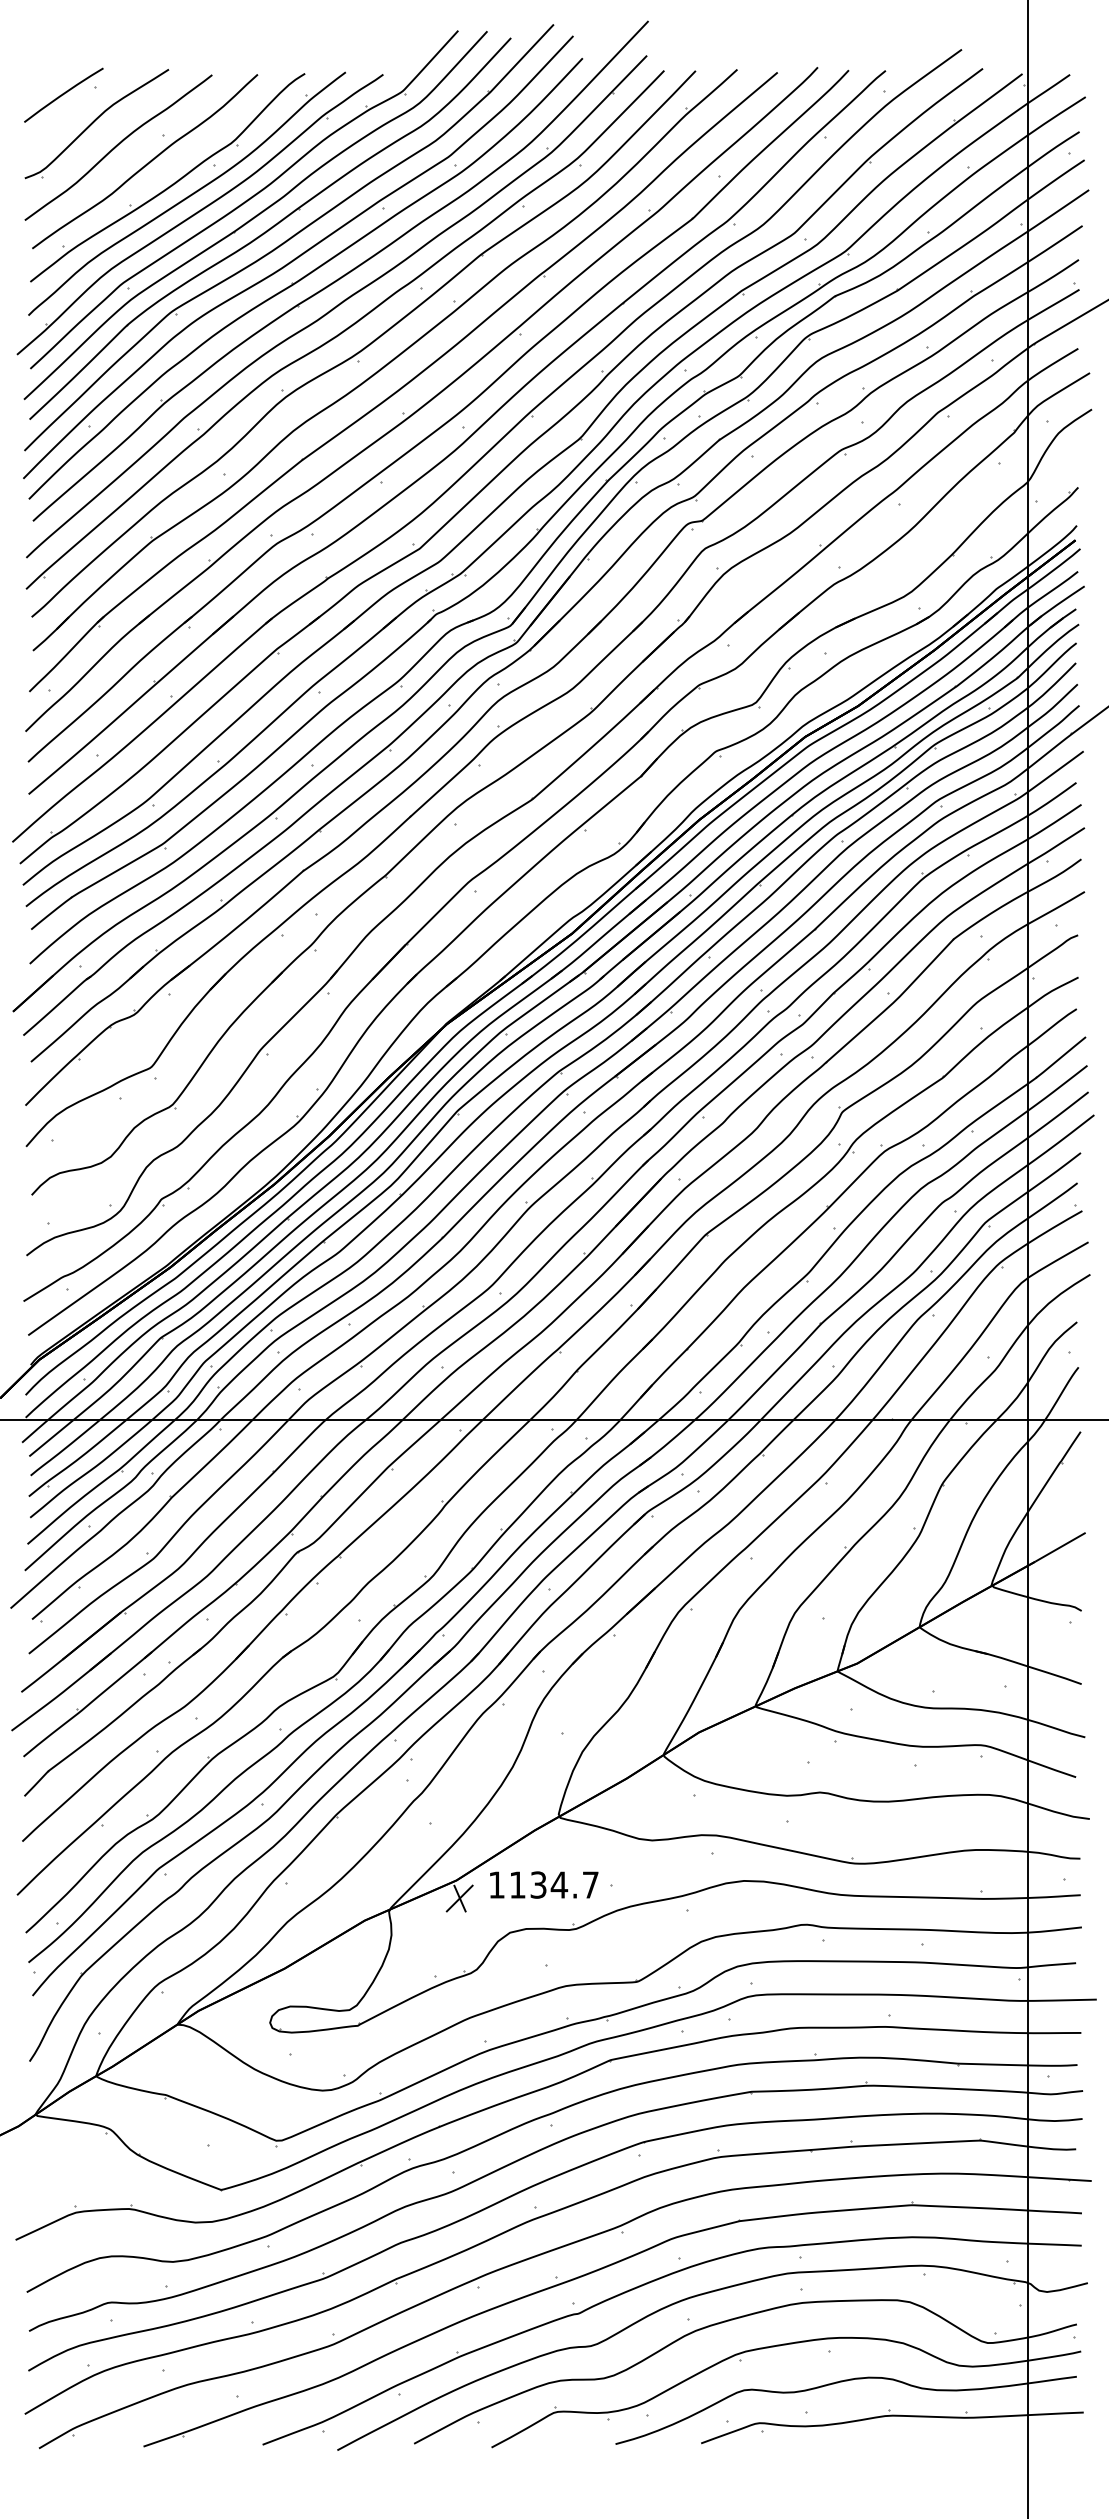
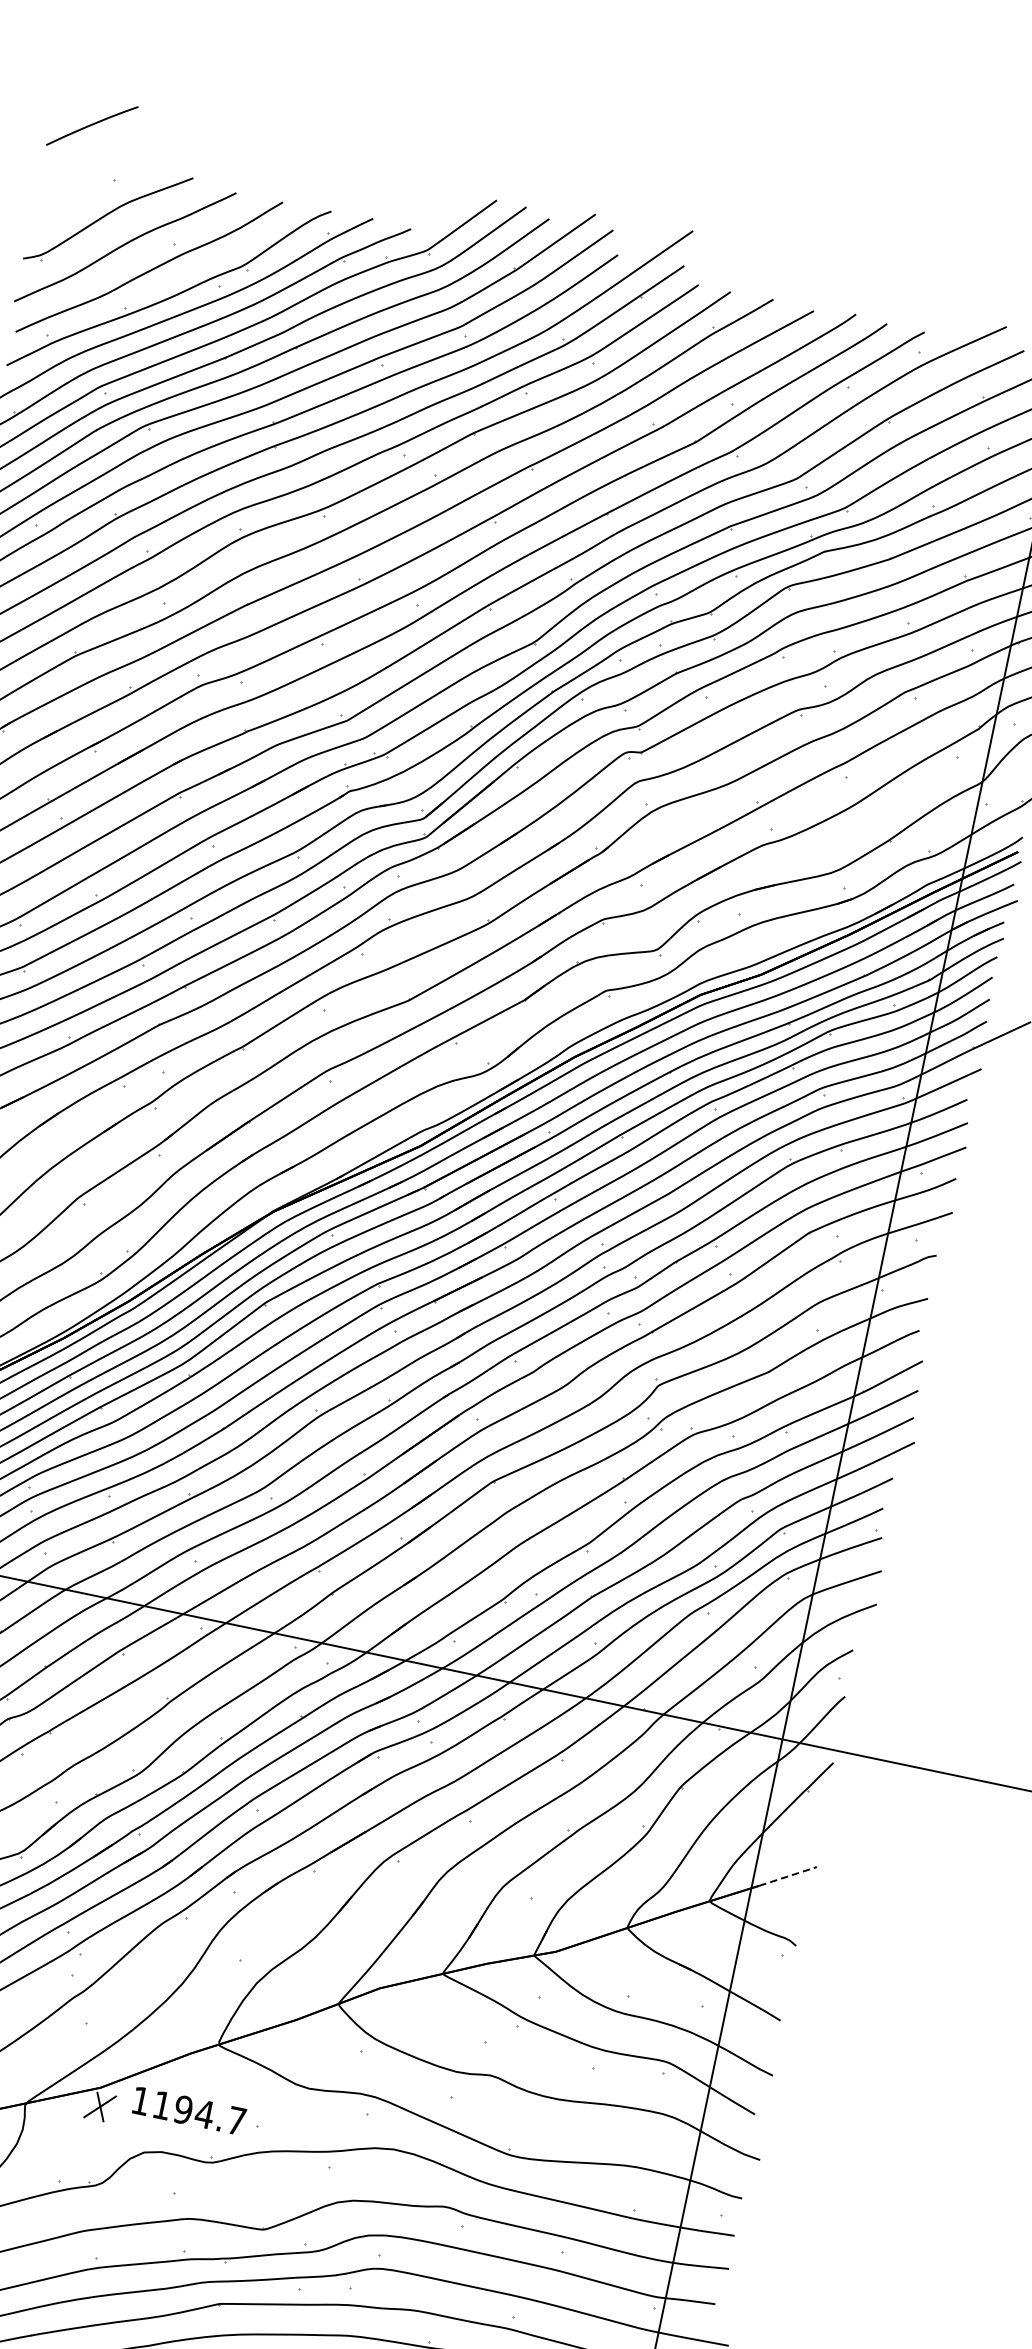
curve: (63, 94) -> (92, 125), moved
line: (1060, 1547) -> (788, 1876), solid -> dashed
text: (538, 1884) -> (183, 2109), 1134.7 -> 1194.7

